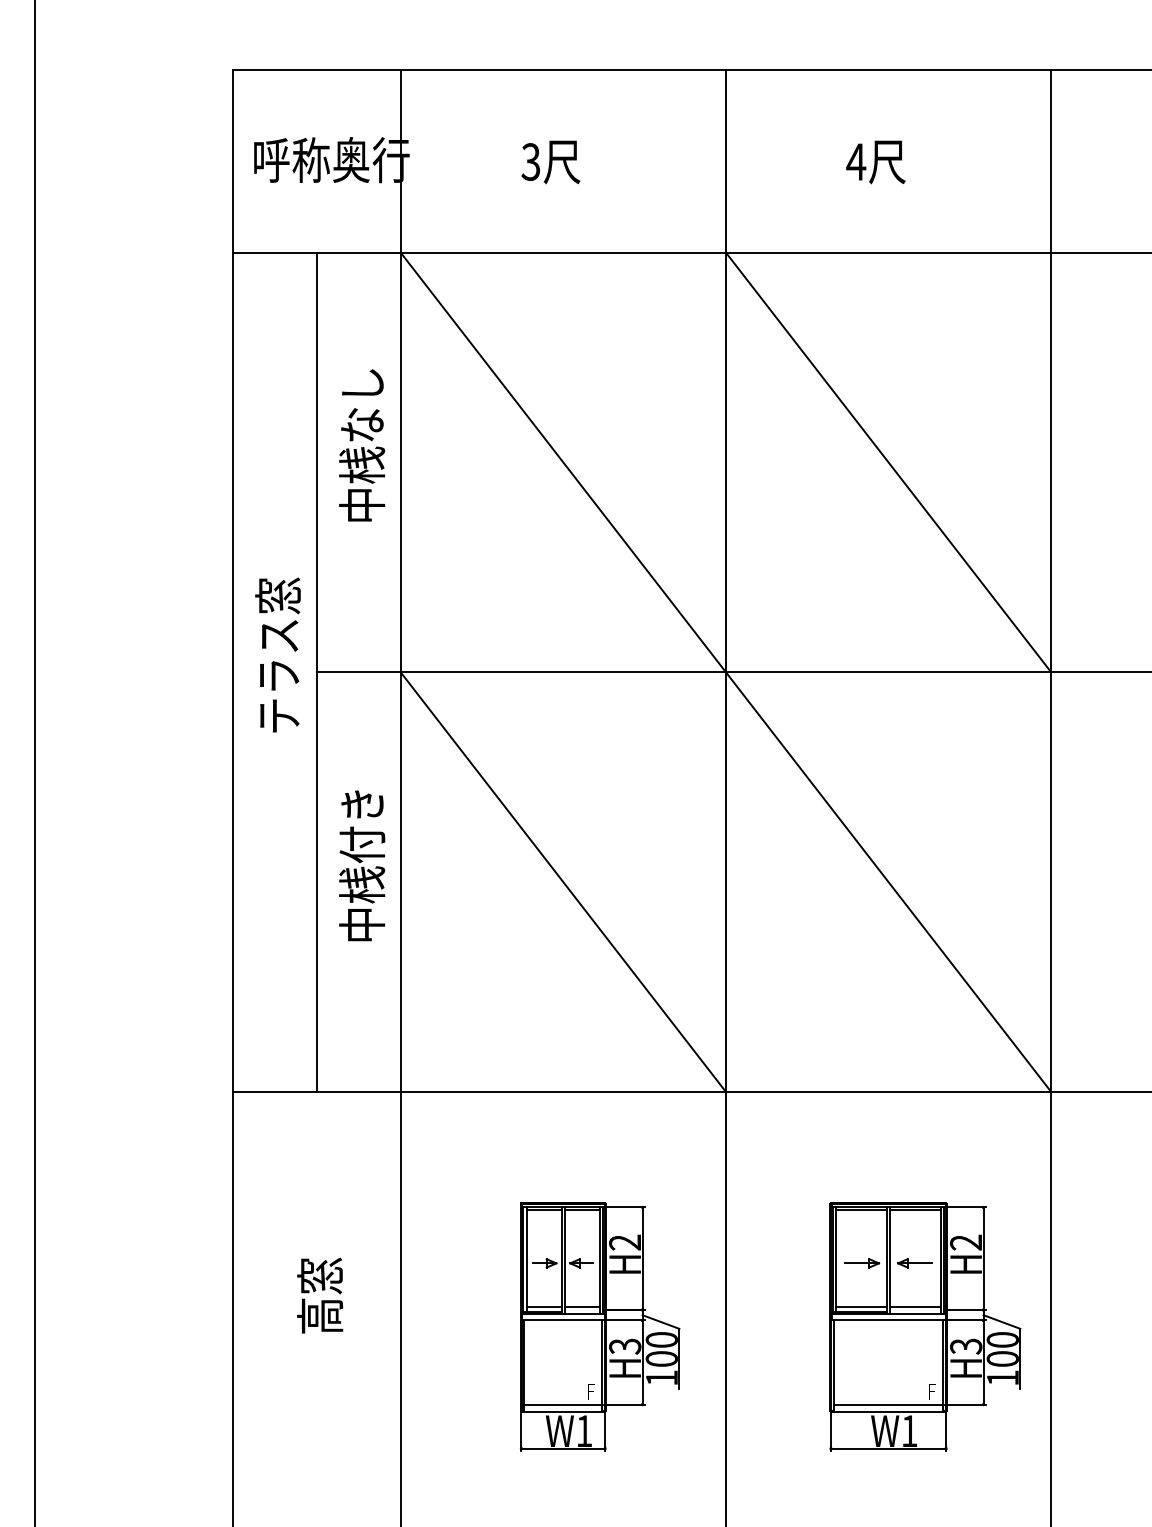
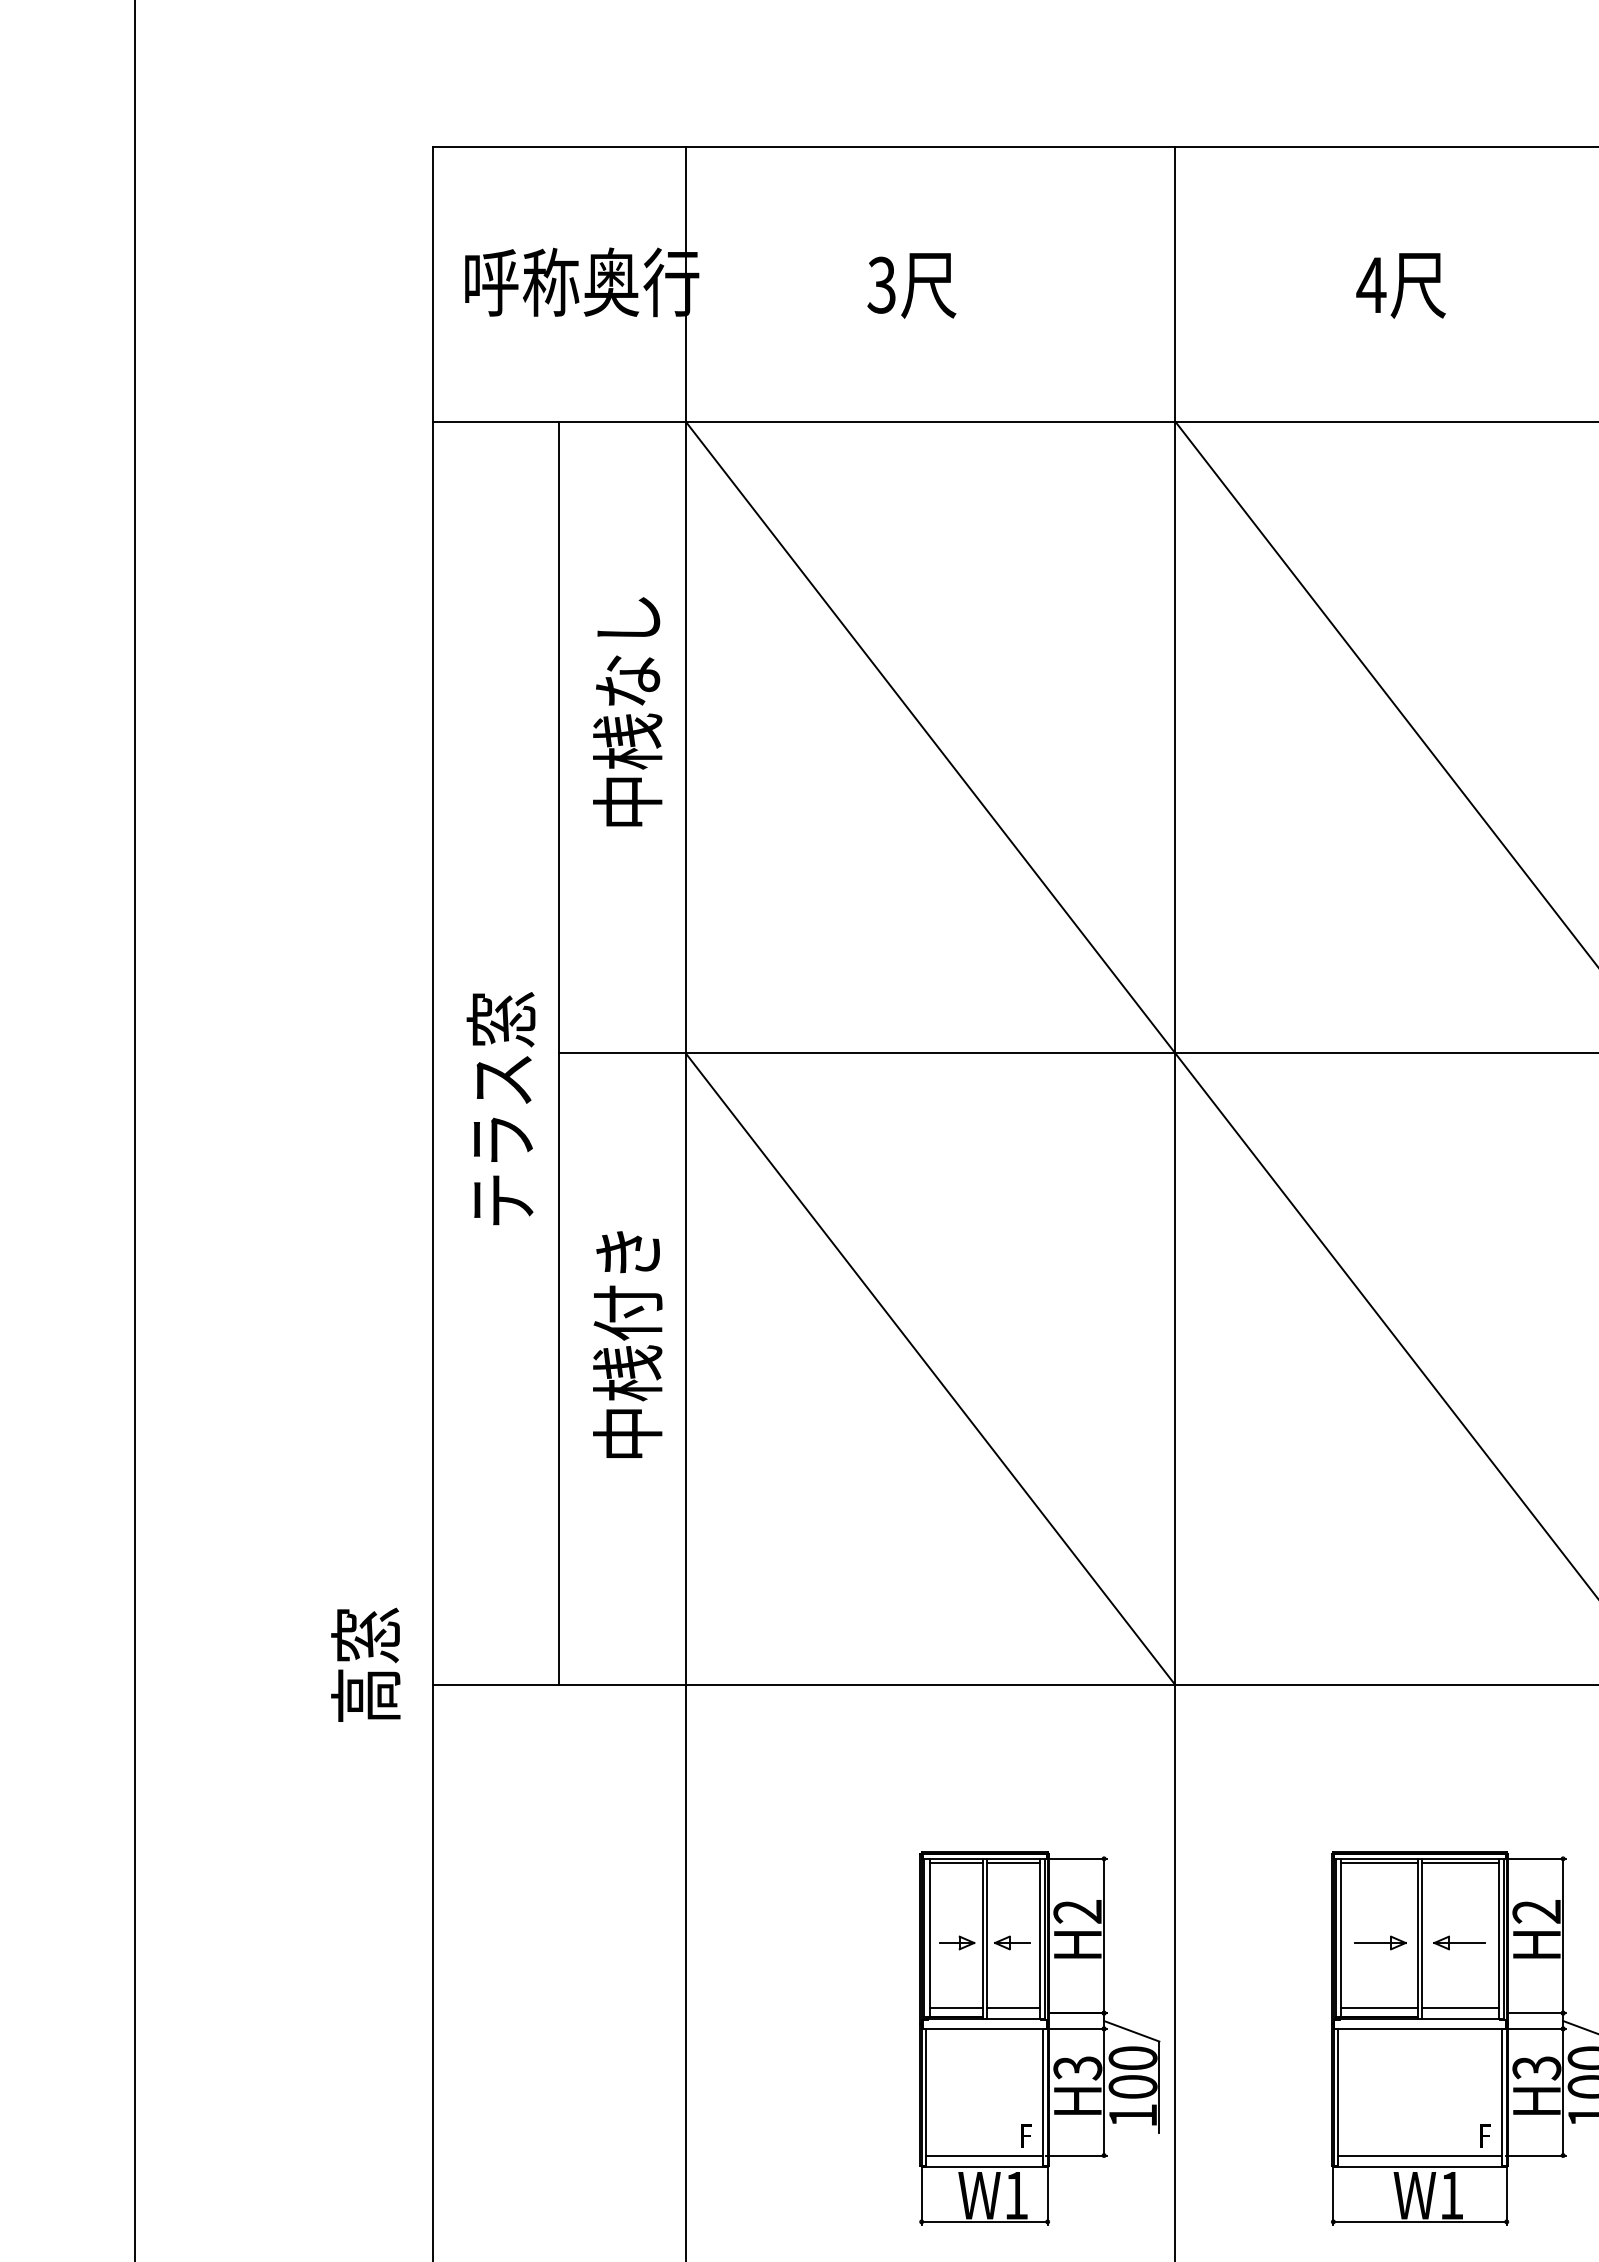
text: (277, 654) -> (500, 1107), moved
text: (320, 1295) -> (366, 1664), moved
part: (599, 1326) -> (1039, 2038), moved

